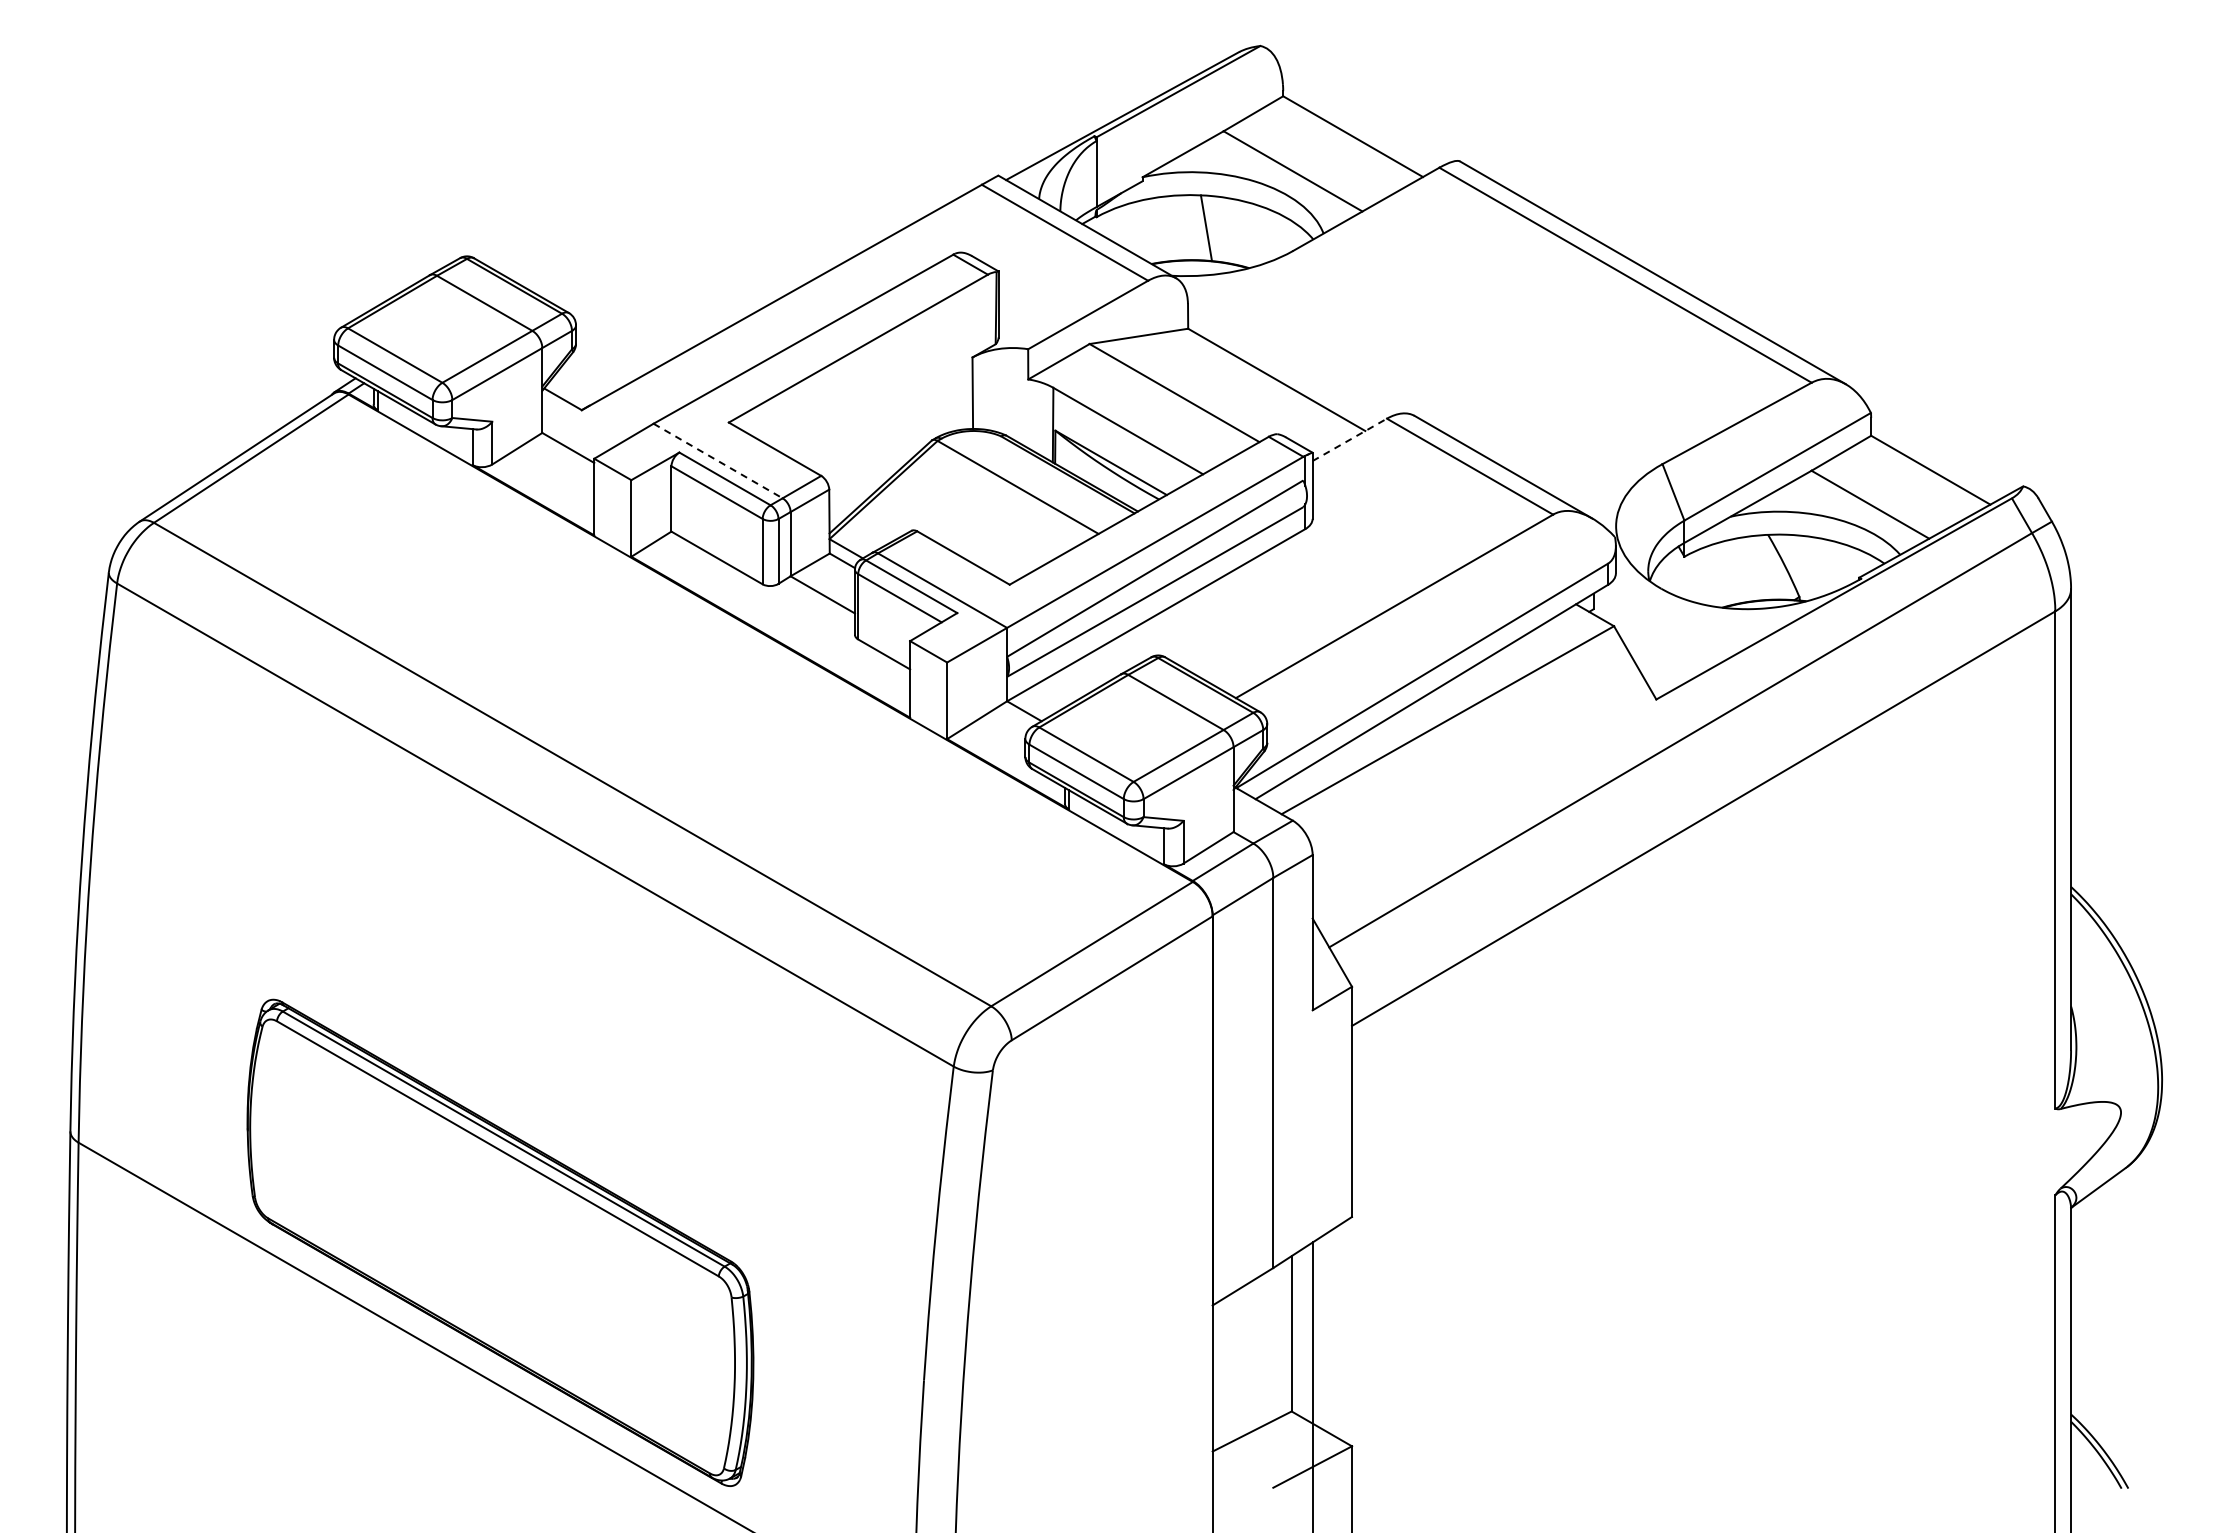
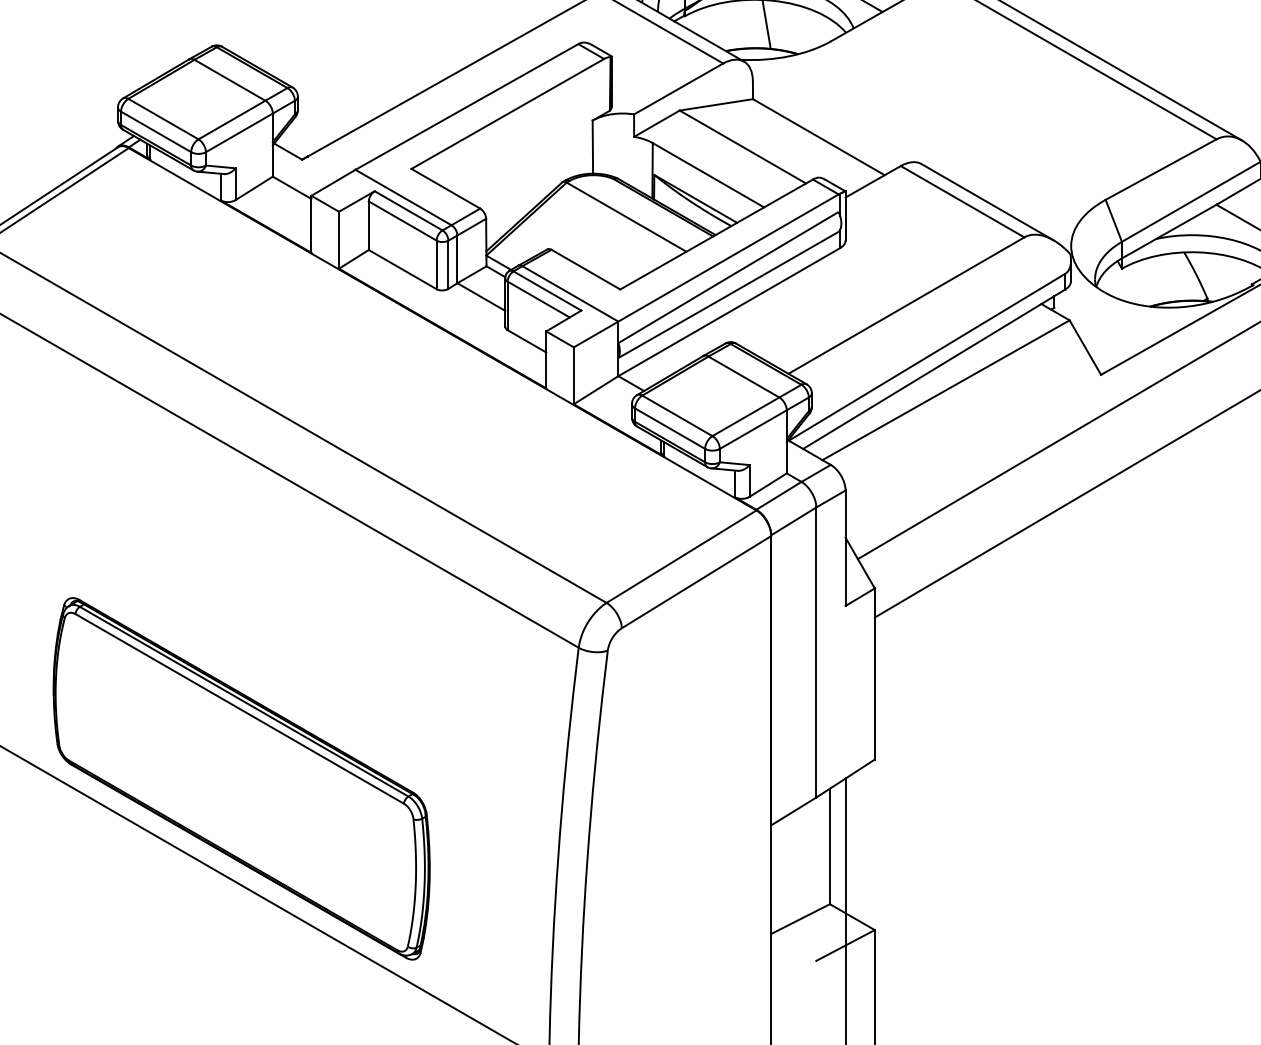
line: (1349, 439) -> (872, 181), dashed -> solid
line: (718, 461) -> (403, 197), dashed -> solid

